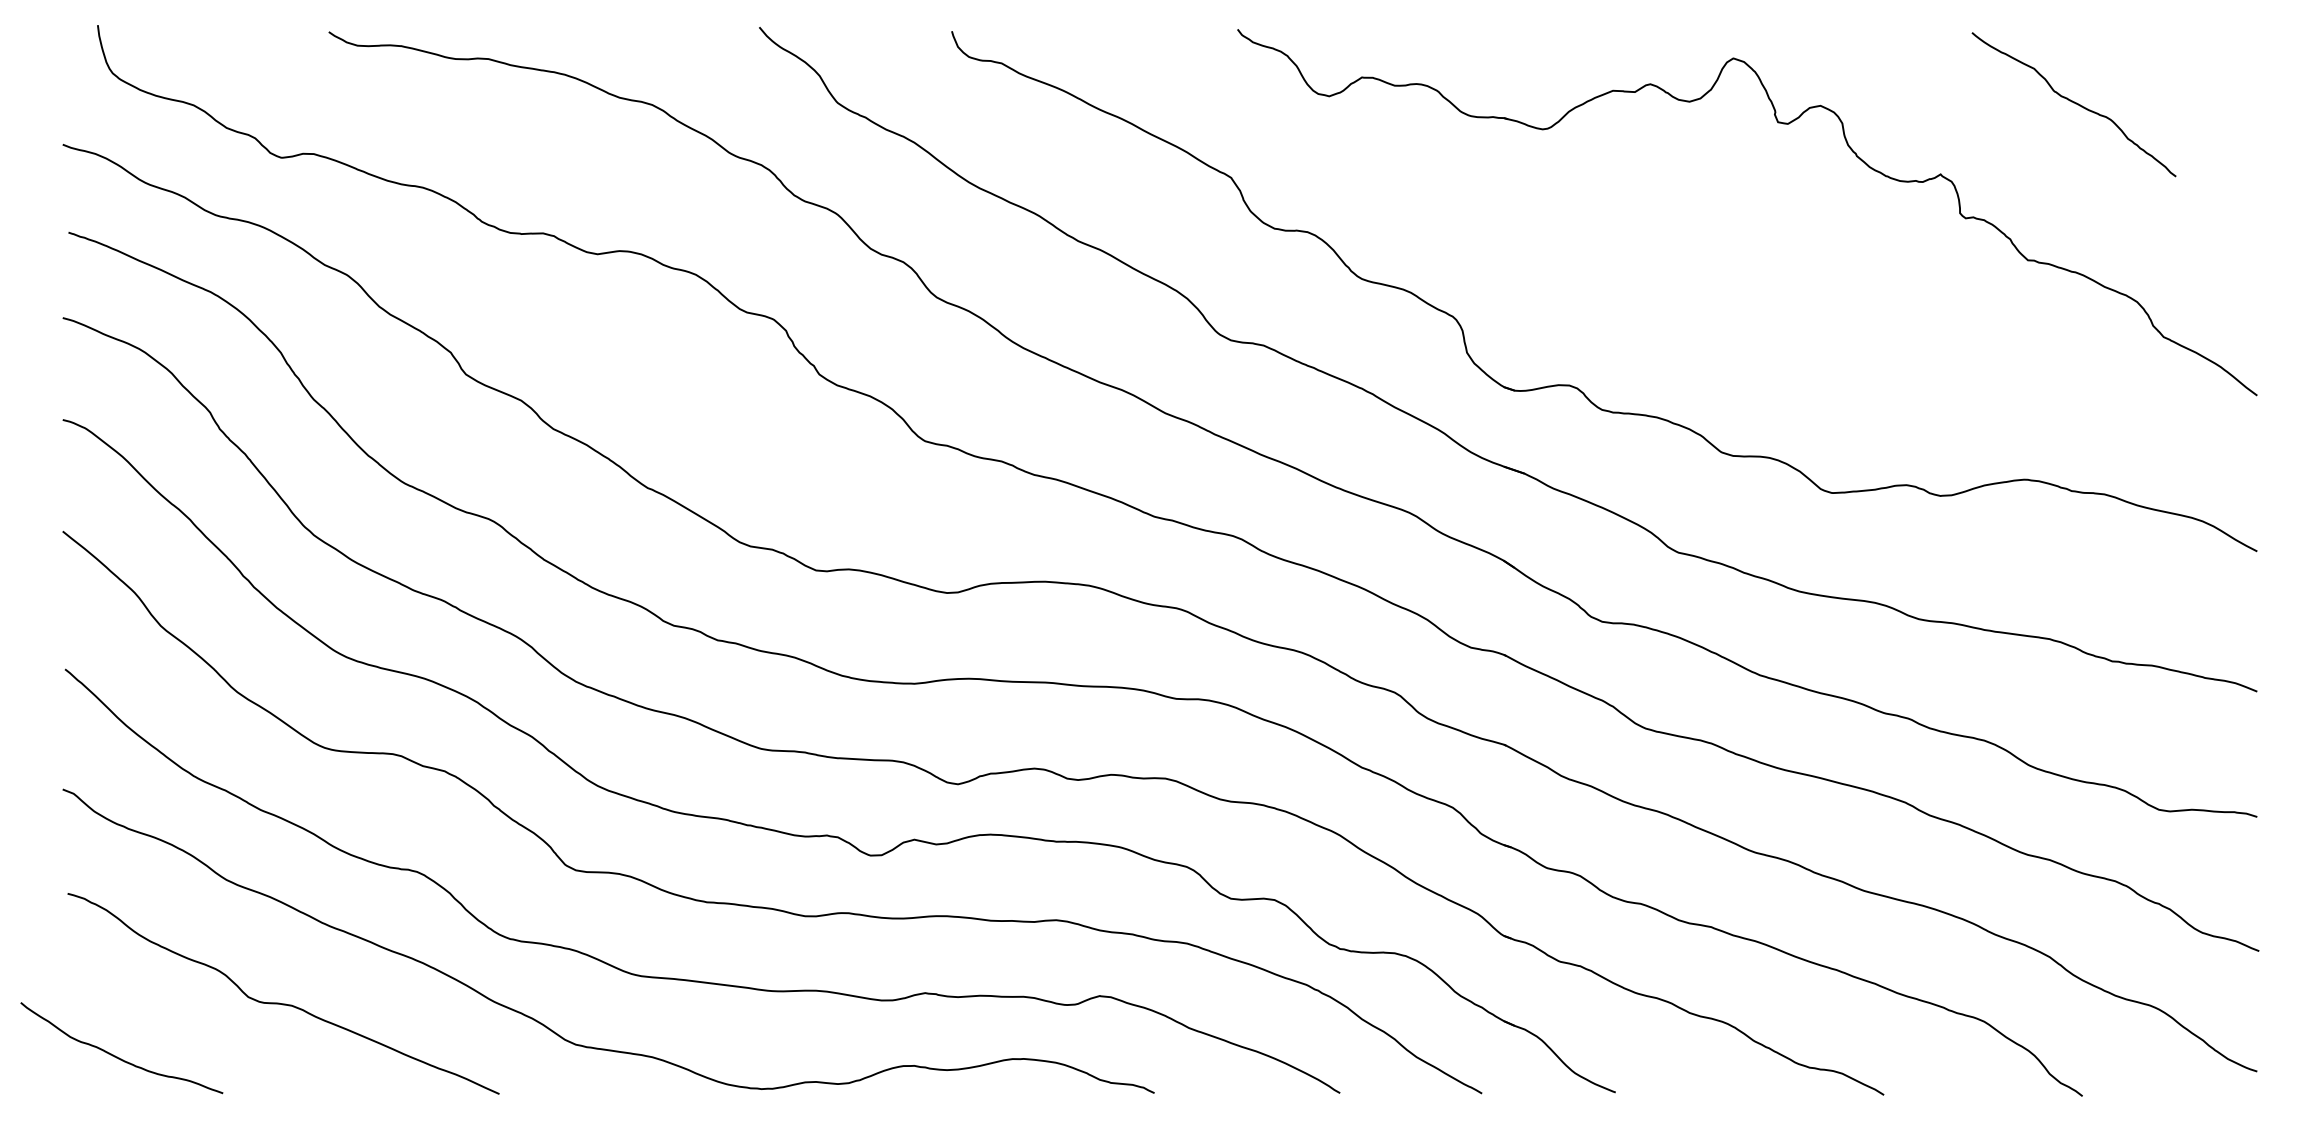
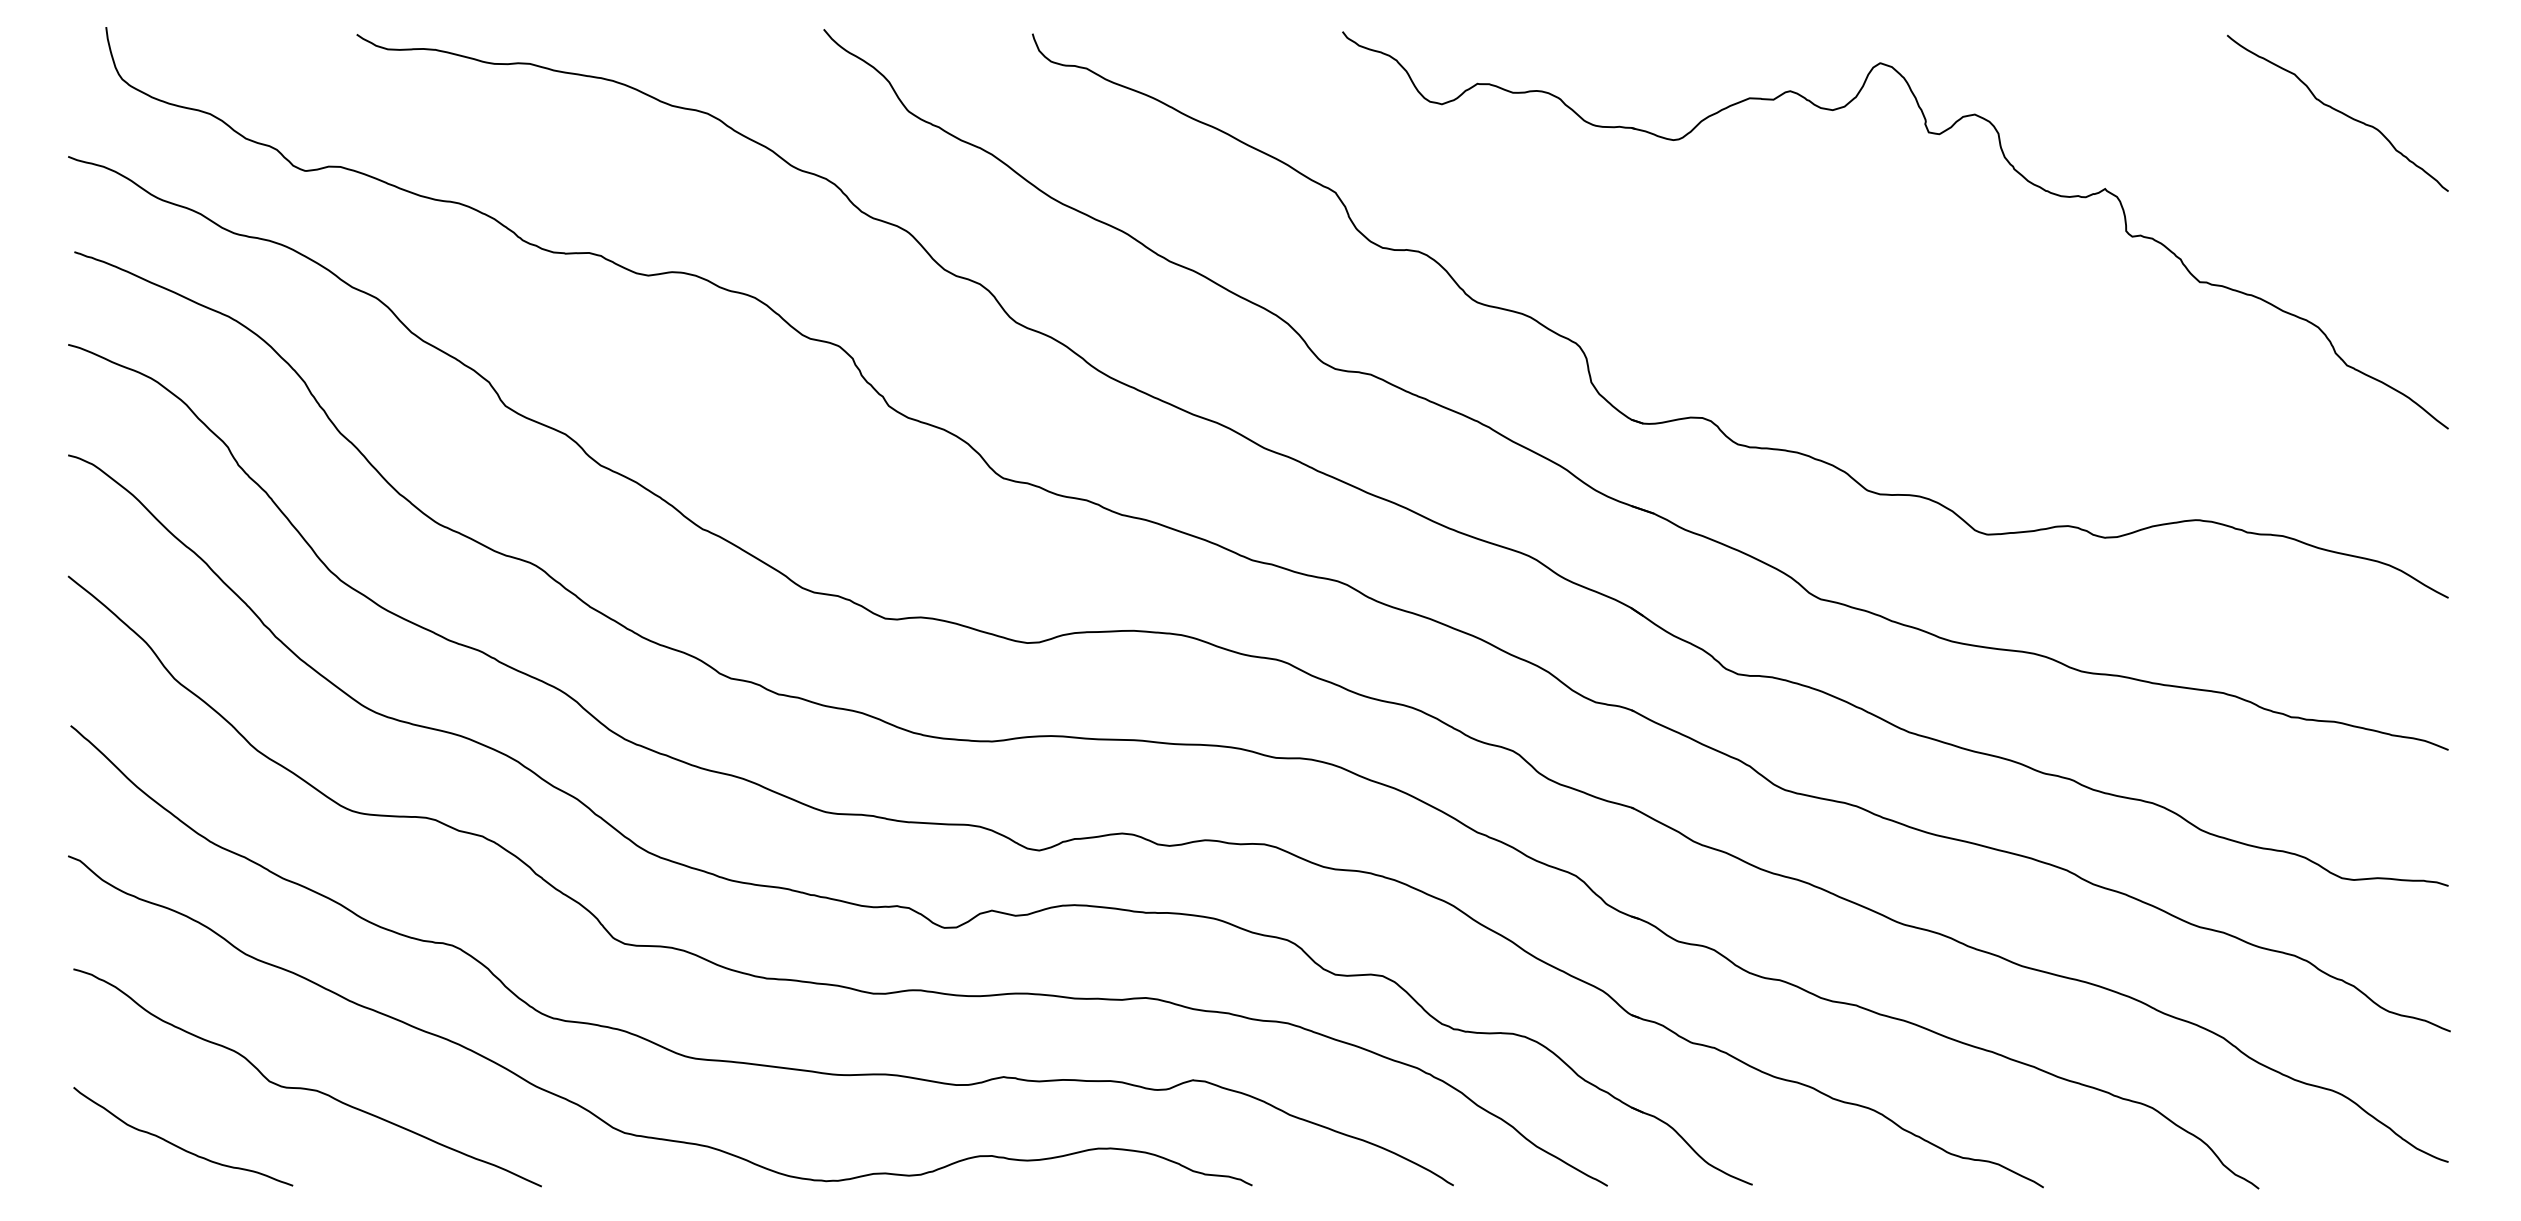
curve: (2073, 102) -> (2337, 111), moved
curve: (118, 1057) -> (179, 1146), moved

